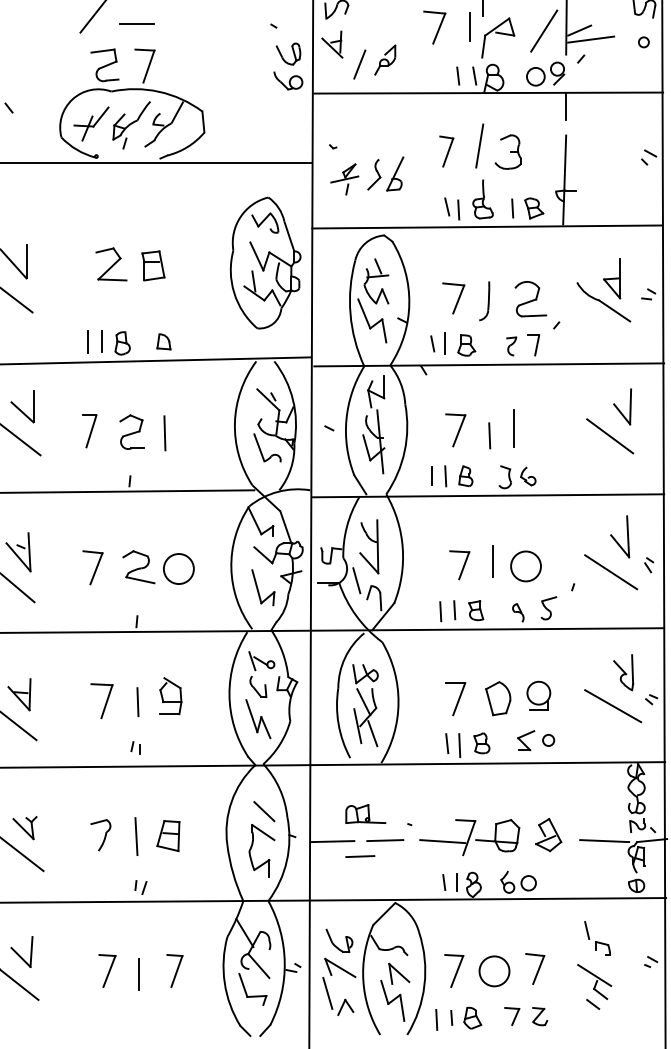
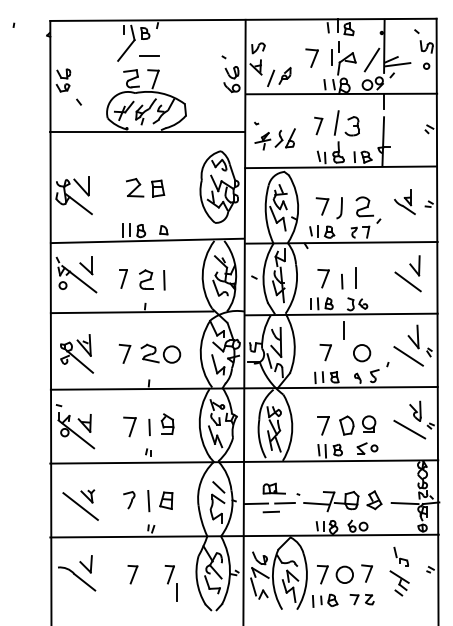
part: (603, 291) -> (404, 202), size x0.7
line: (492, 561) -> (343, 330), moved
line: (137, 974) -> (176, 592), moved

